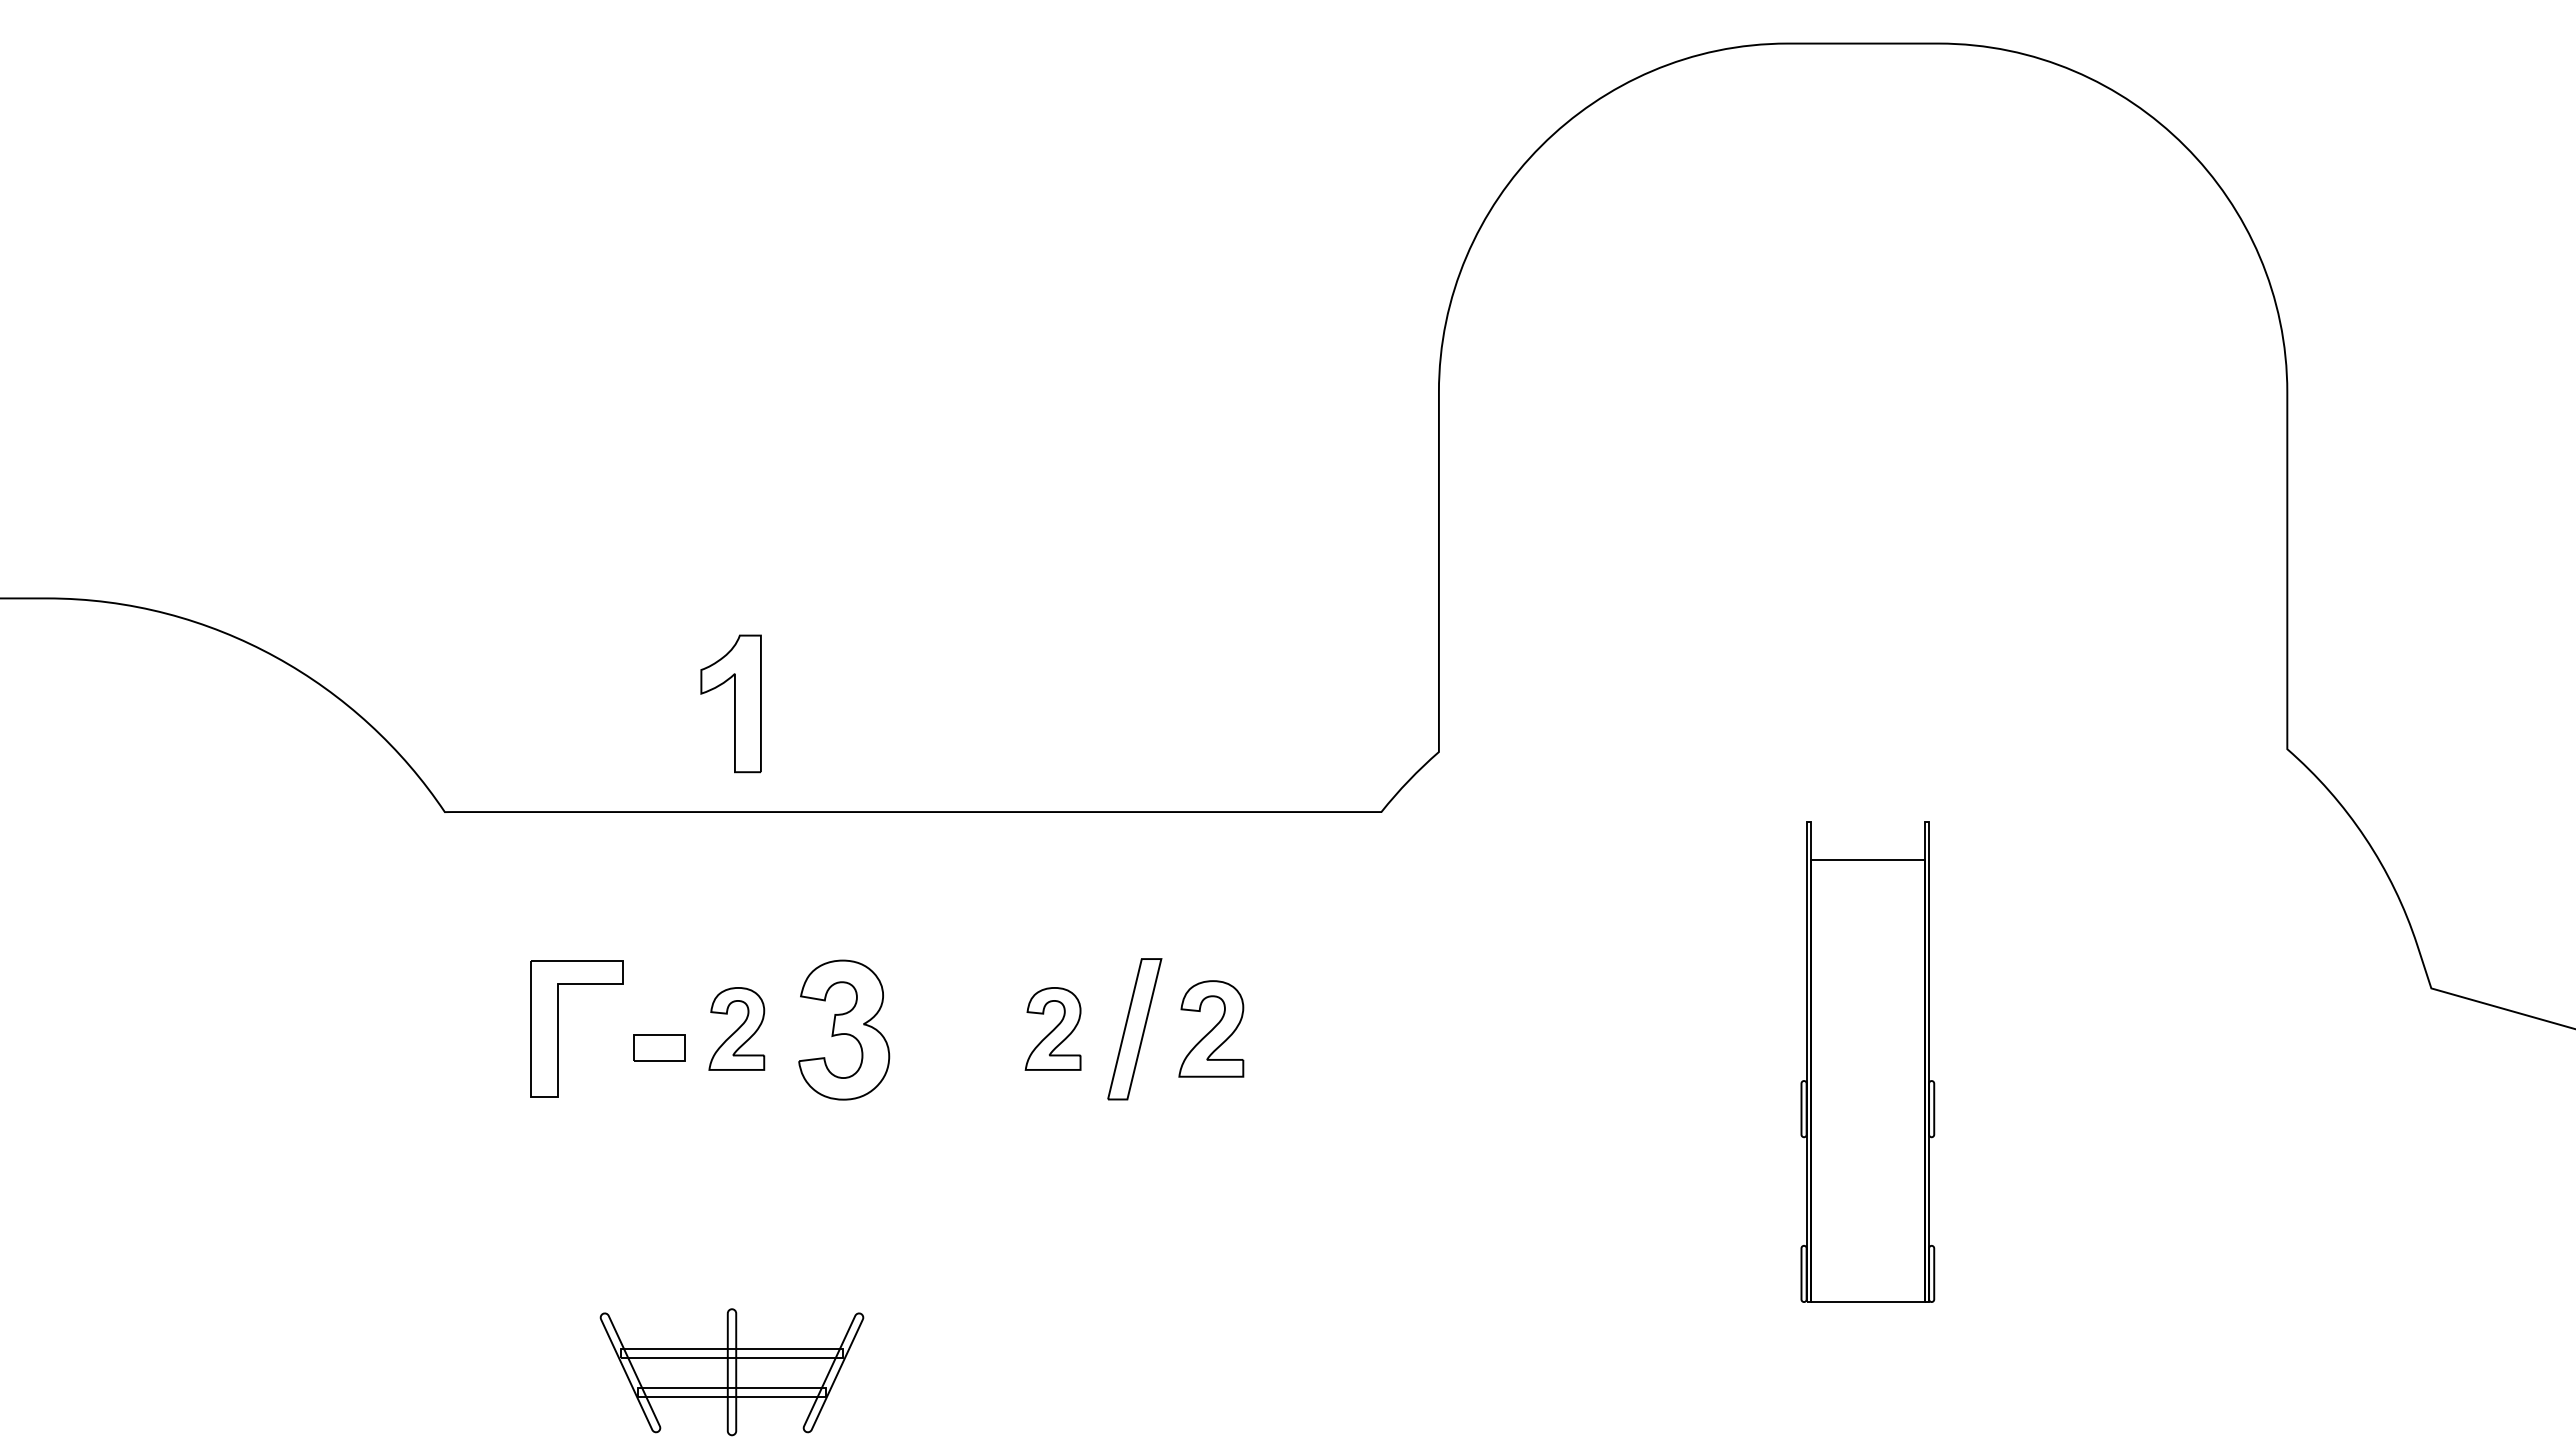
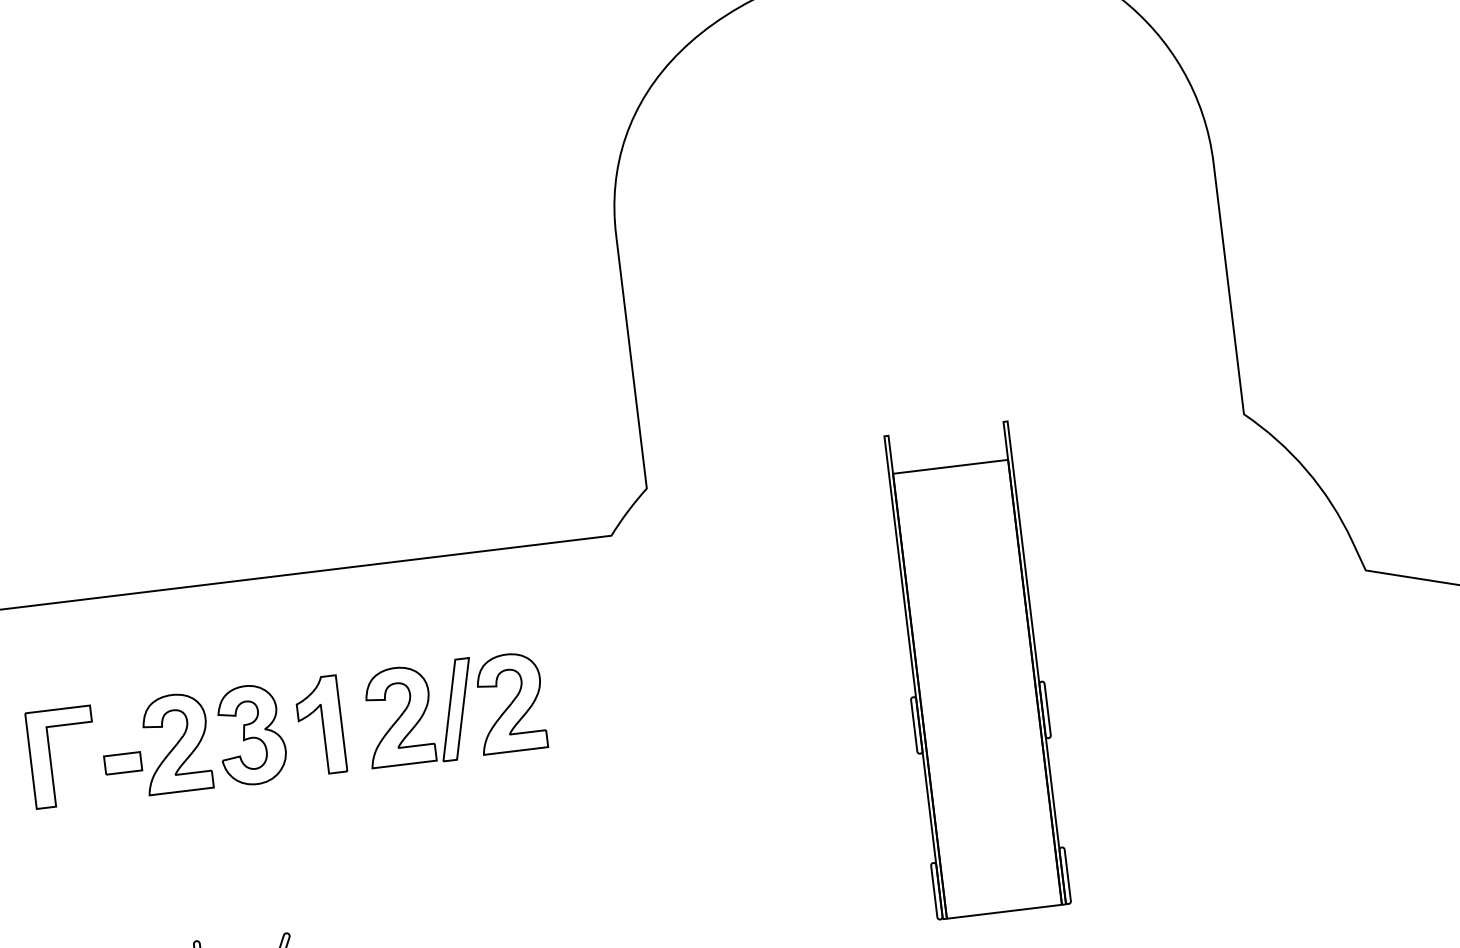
part: (730, 703) -> (320, 725), moved
part: (736, 1028) -> (175, 743), size x1.67
part: (1052, 1028) -> (398, 716), size x1.67
part: (1210, 1028) -> (509, 702), size x1.43
part: (1867, 1061) -> (974, 669), size x1.43

